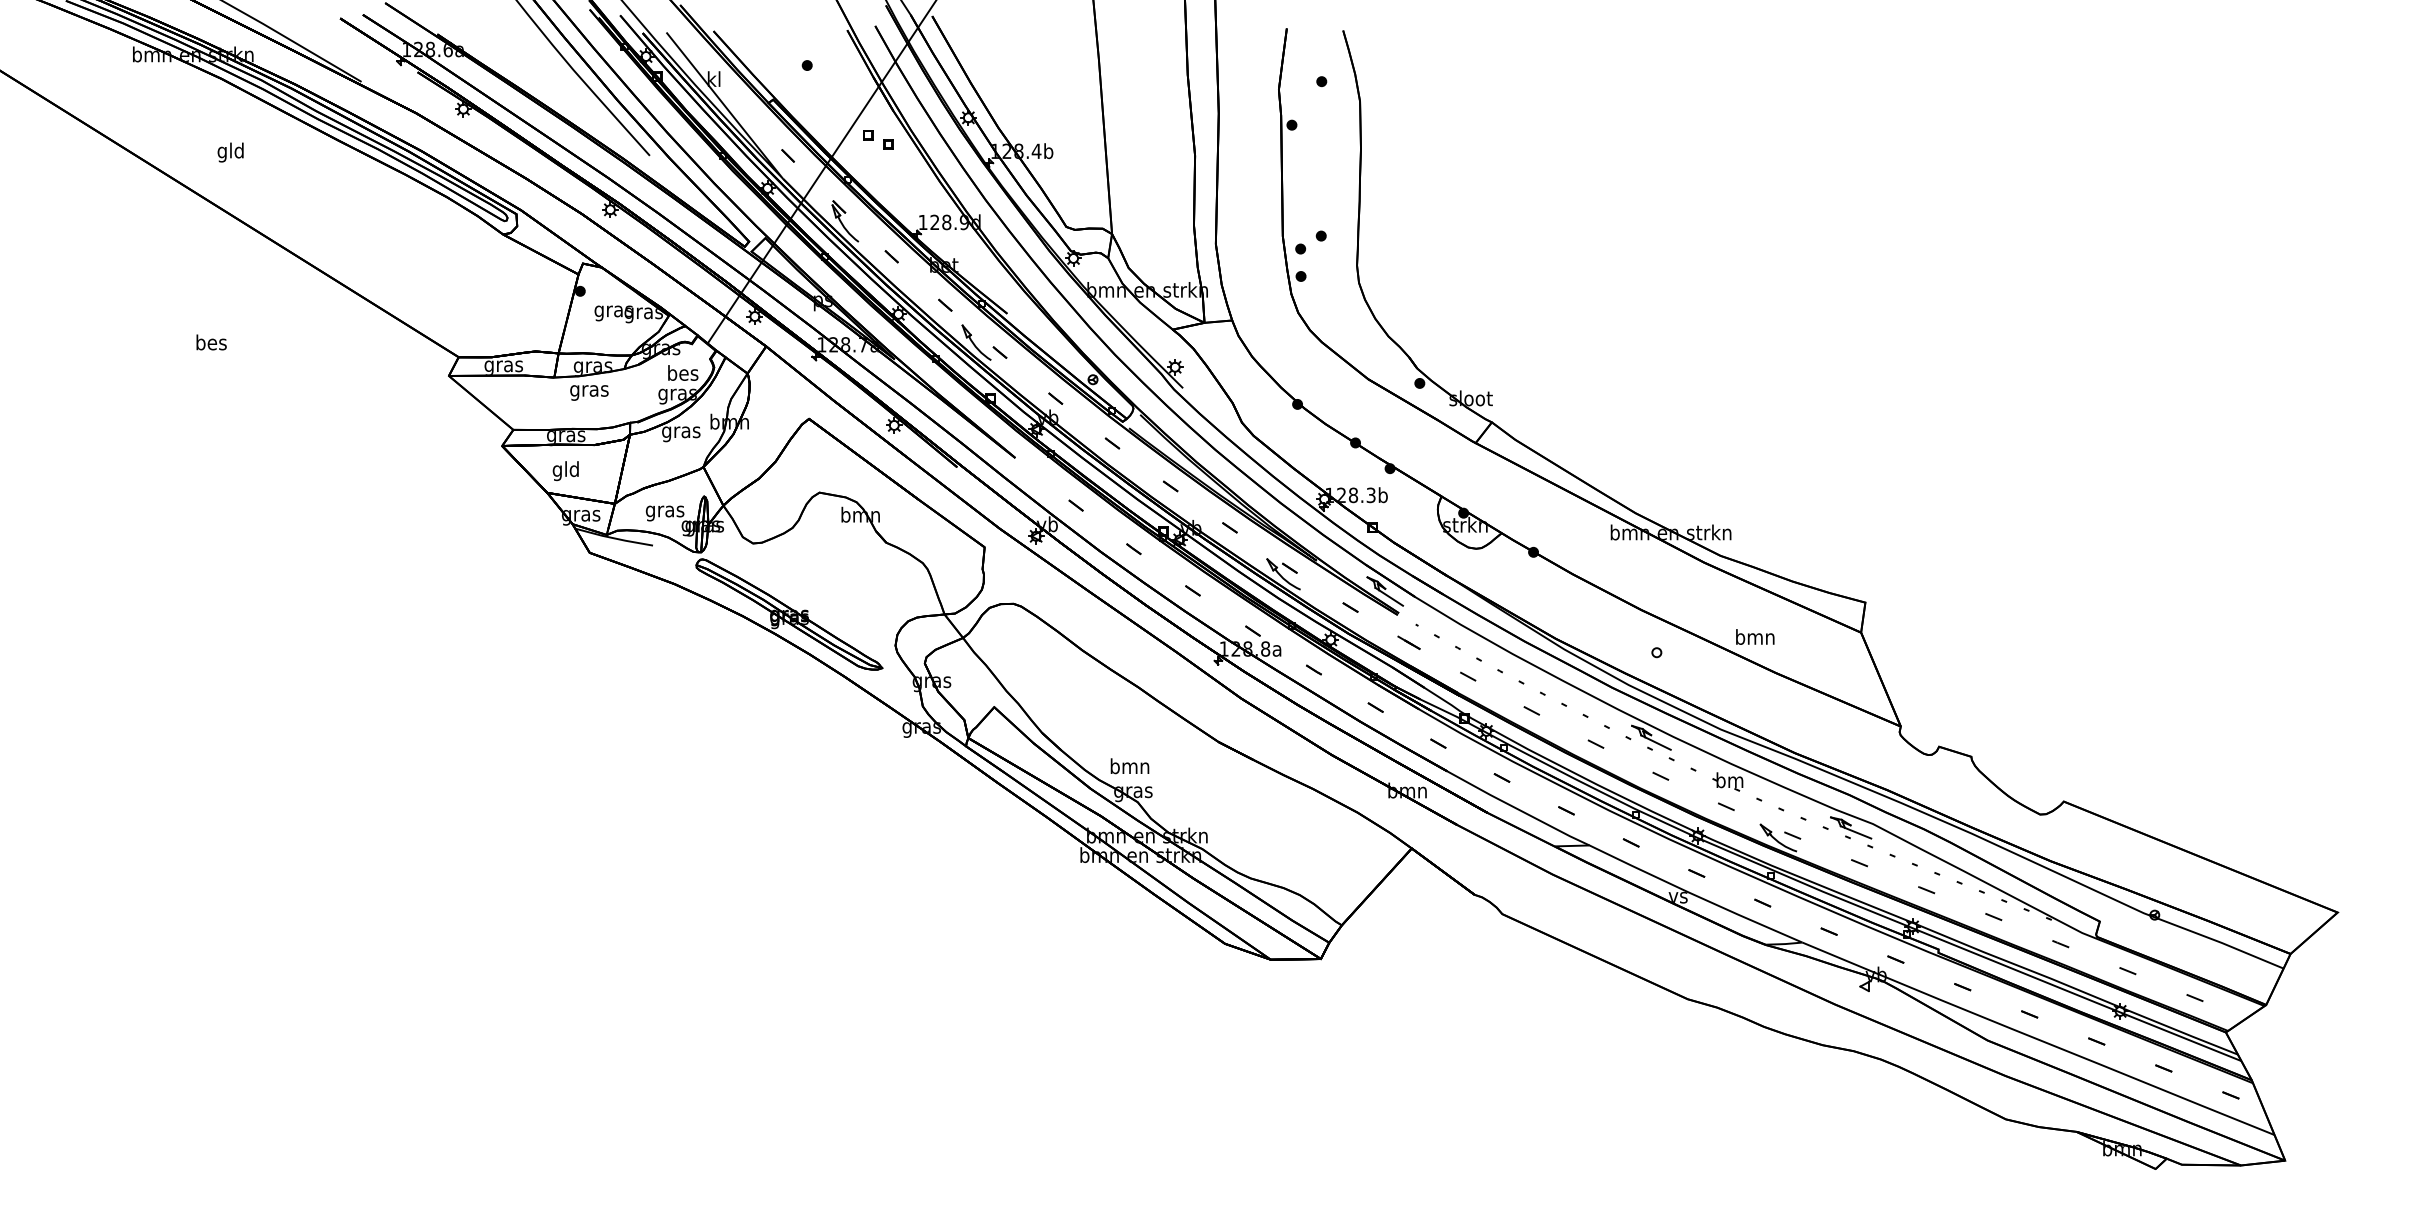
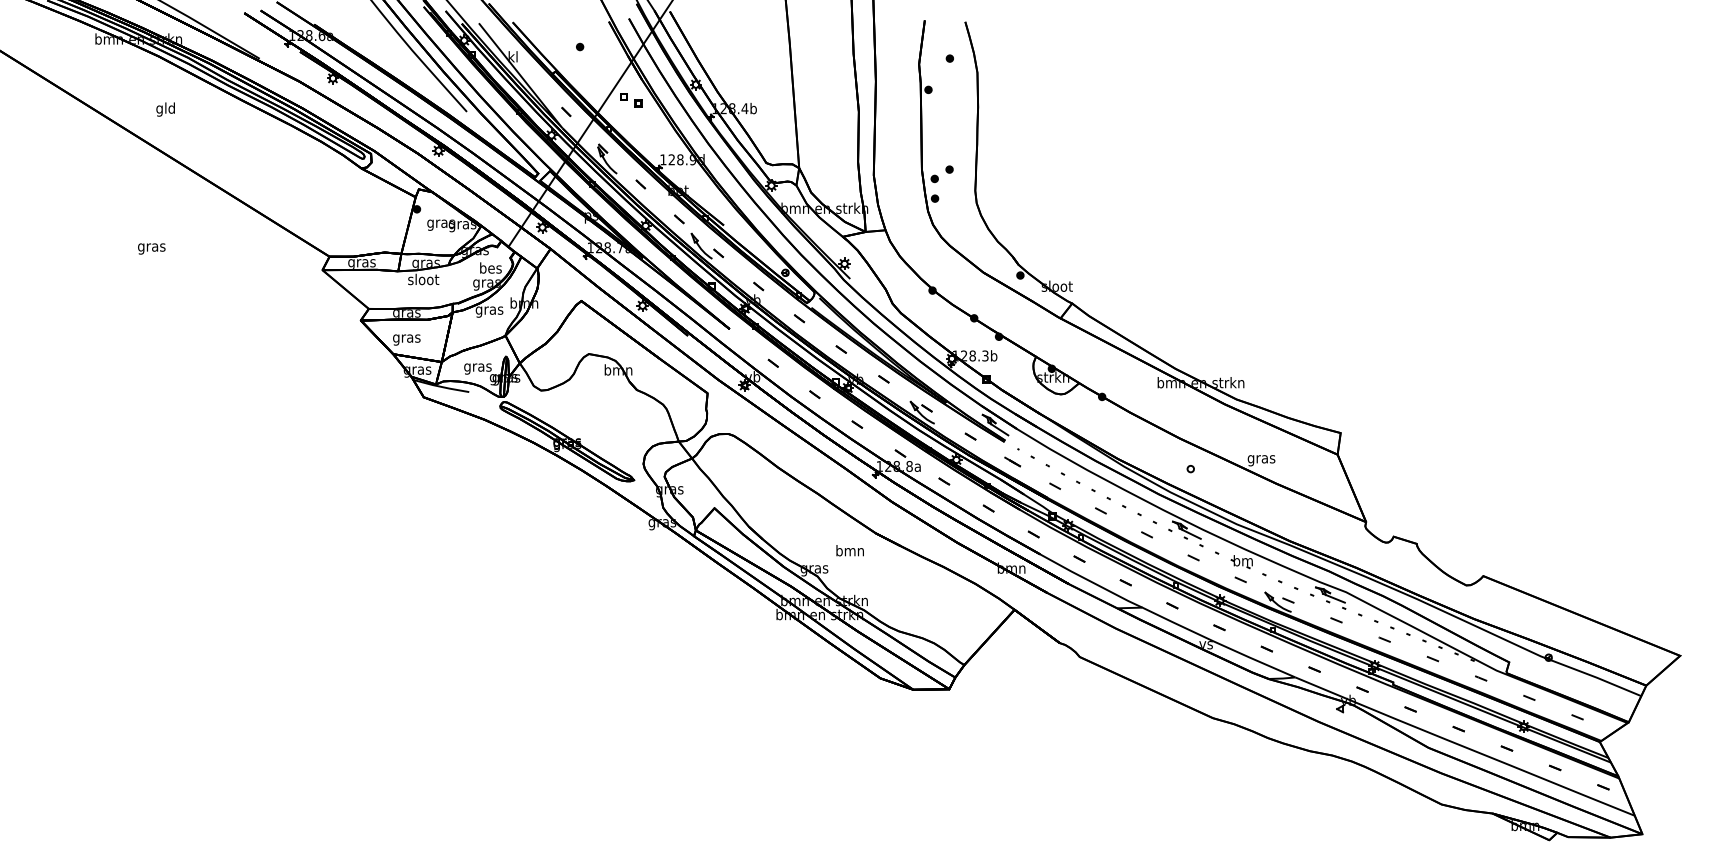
text: (211, 344) -> (151, 247), bes -> gras
text: (589, 390) -> (423, 280), gras -> sloot
text: (566, 471) -> (407, 338), gld -> gras
text: (1755, 638) -> (1261, 458), bmn -> gras
text: (1129, 766) -> (849, 550), moved

